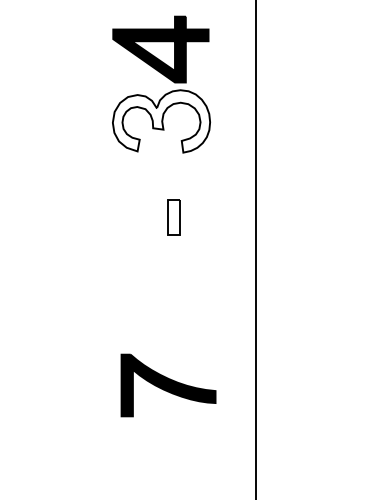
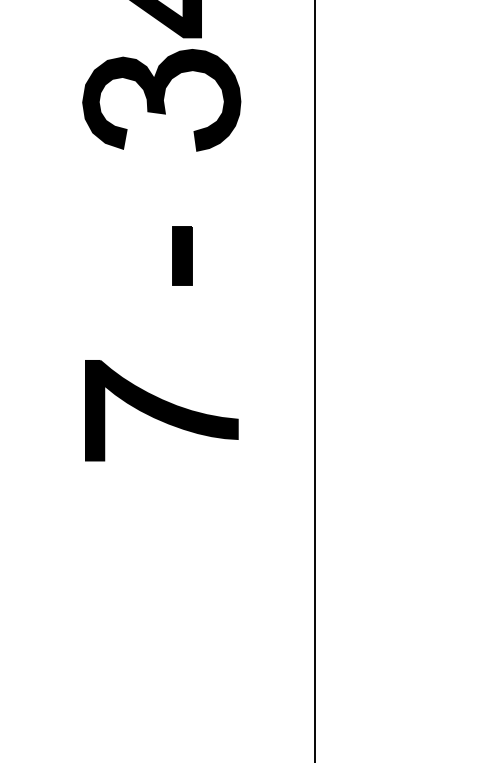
fill: (161, 121) -> (161, 100), added
fill: (173, 217) -> (181, 255), added
part: (168, 385) -> (161, 410), moved

